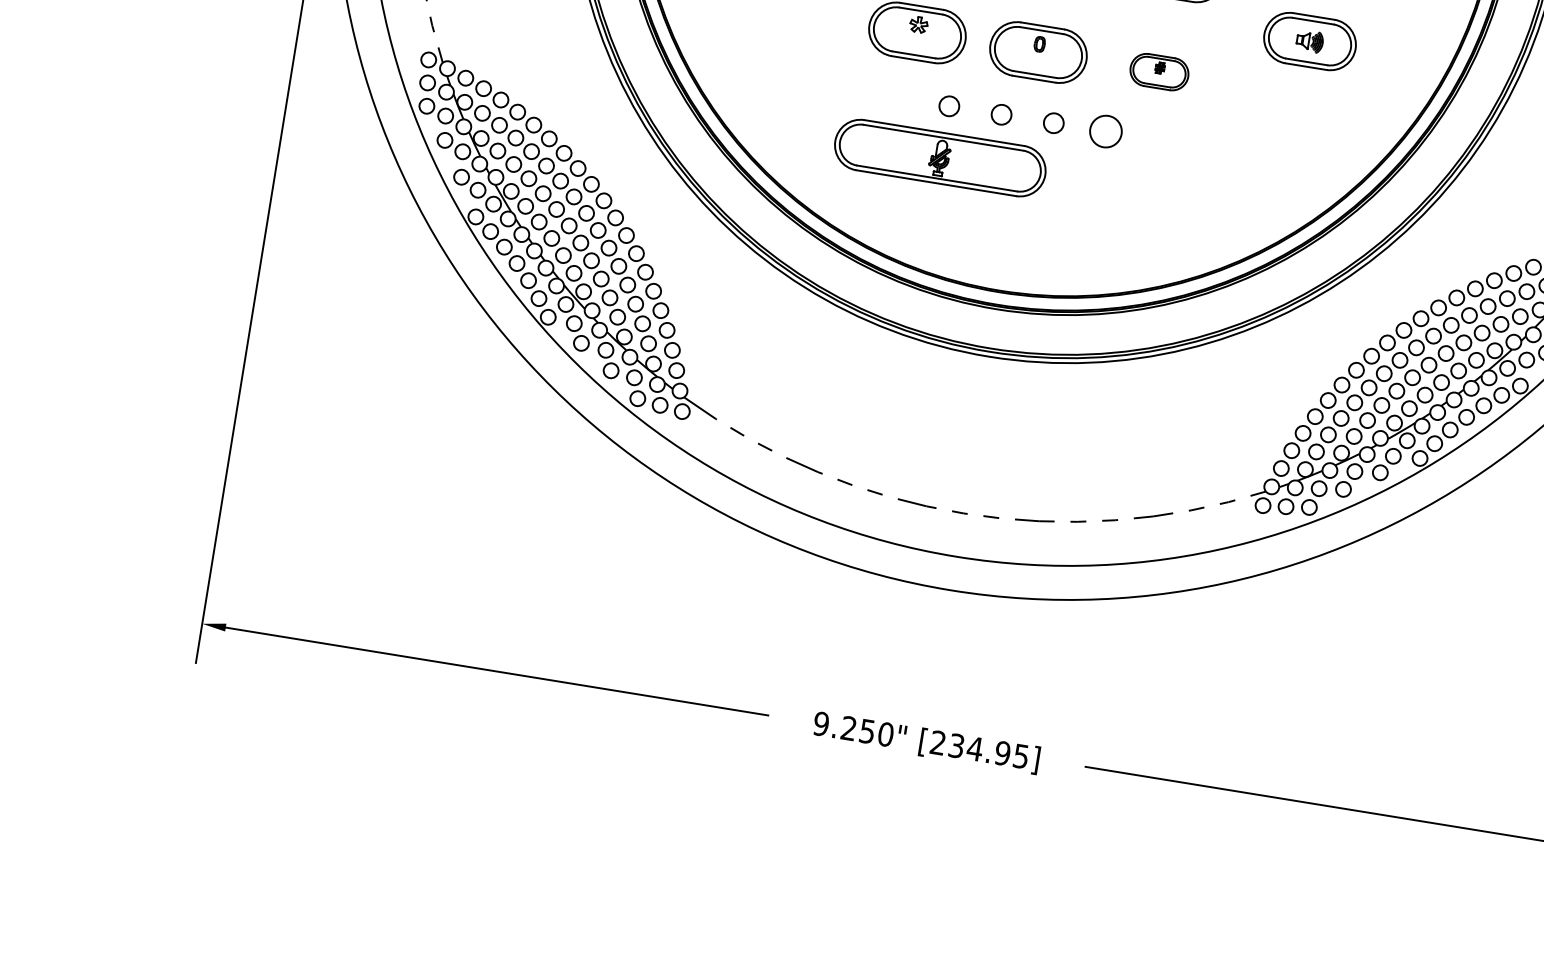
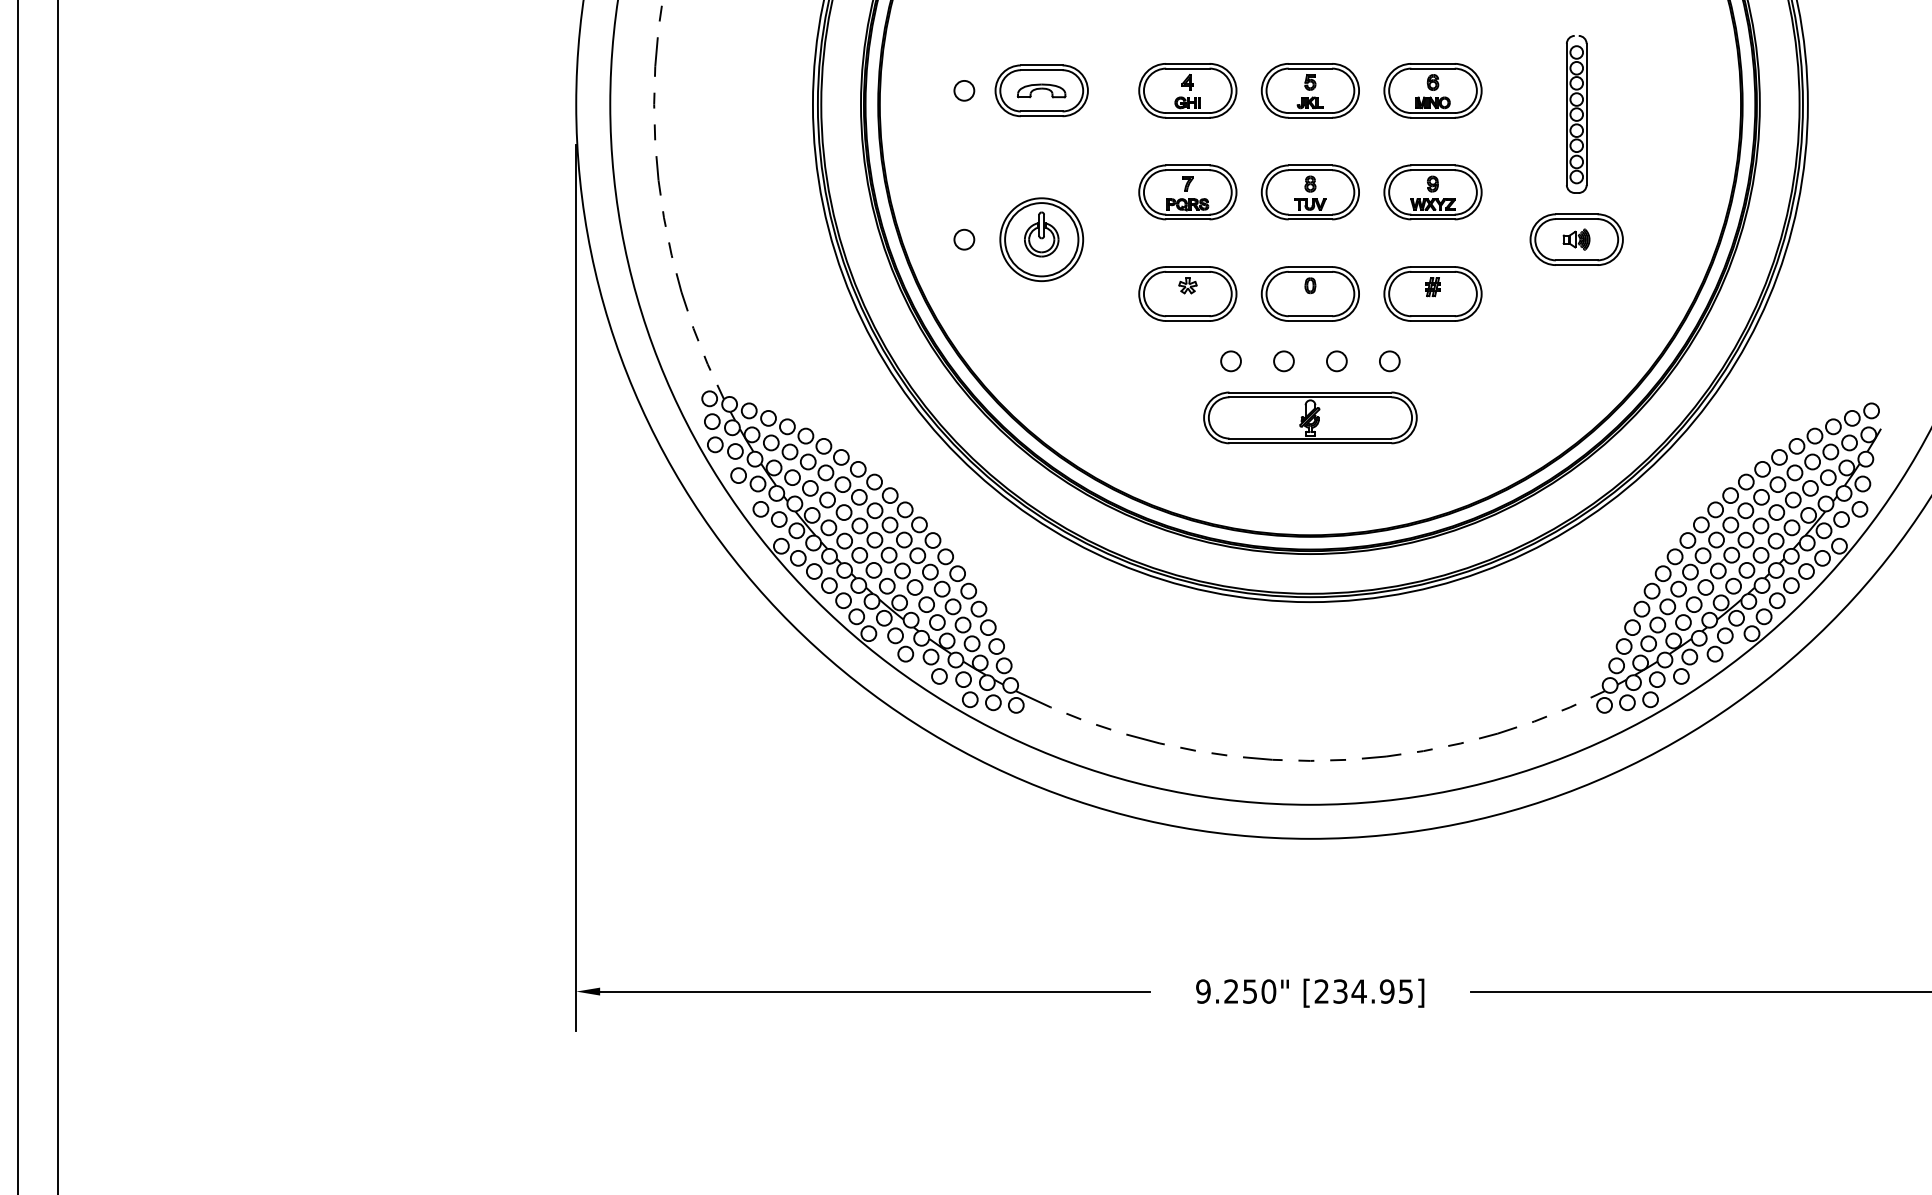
part: (1159, 71) -> (1432, 293), size x1.67
circle: (1105, 131) -> (1389, 361), size x0.62
part: (940, 157) -> (1310, 417), moved

